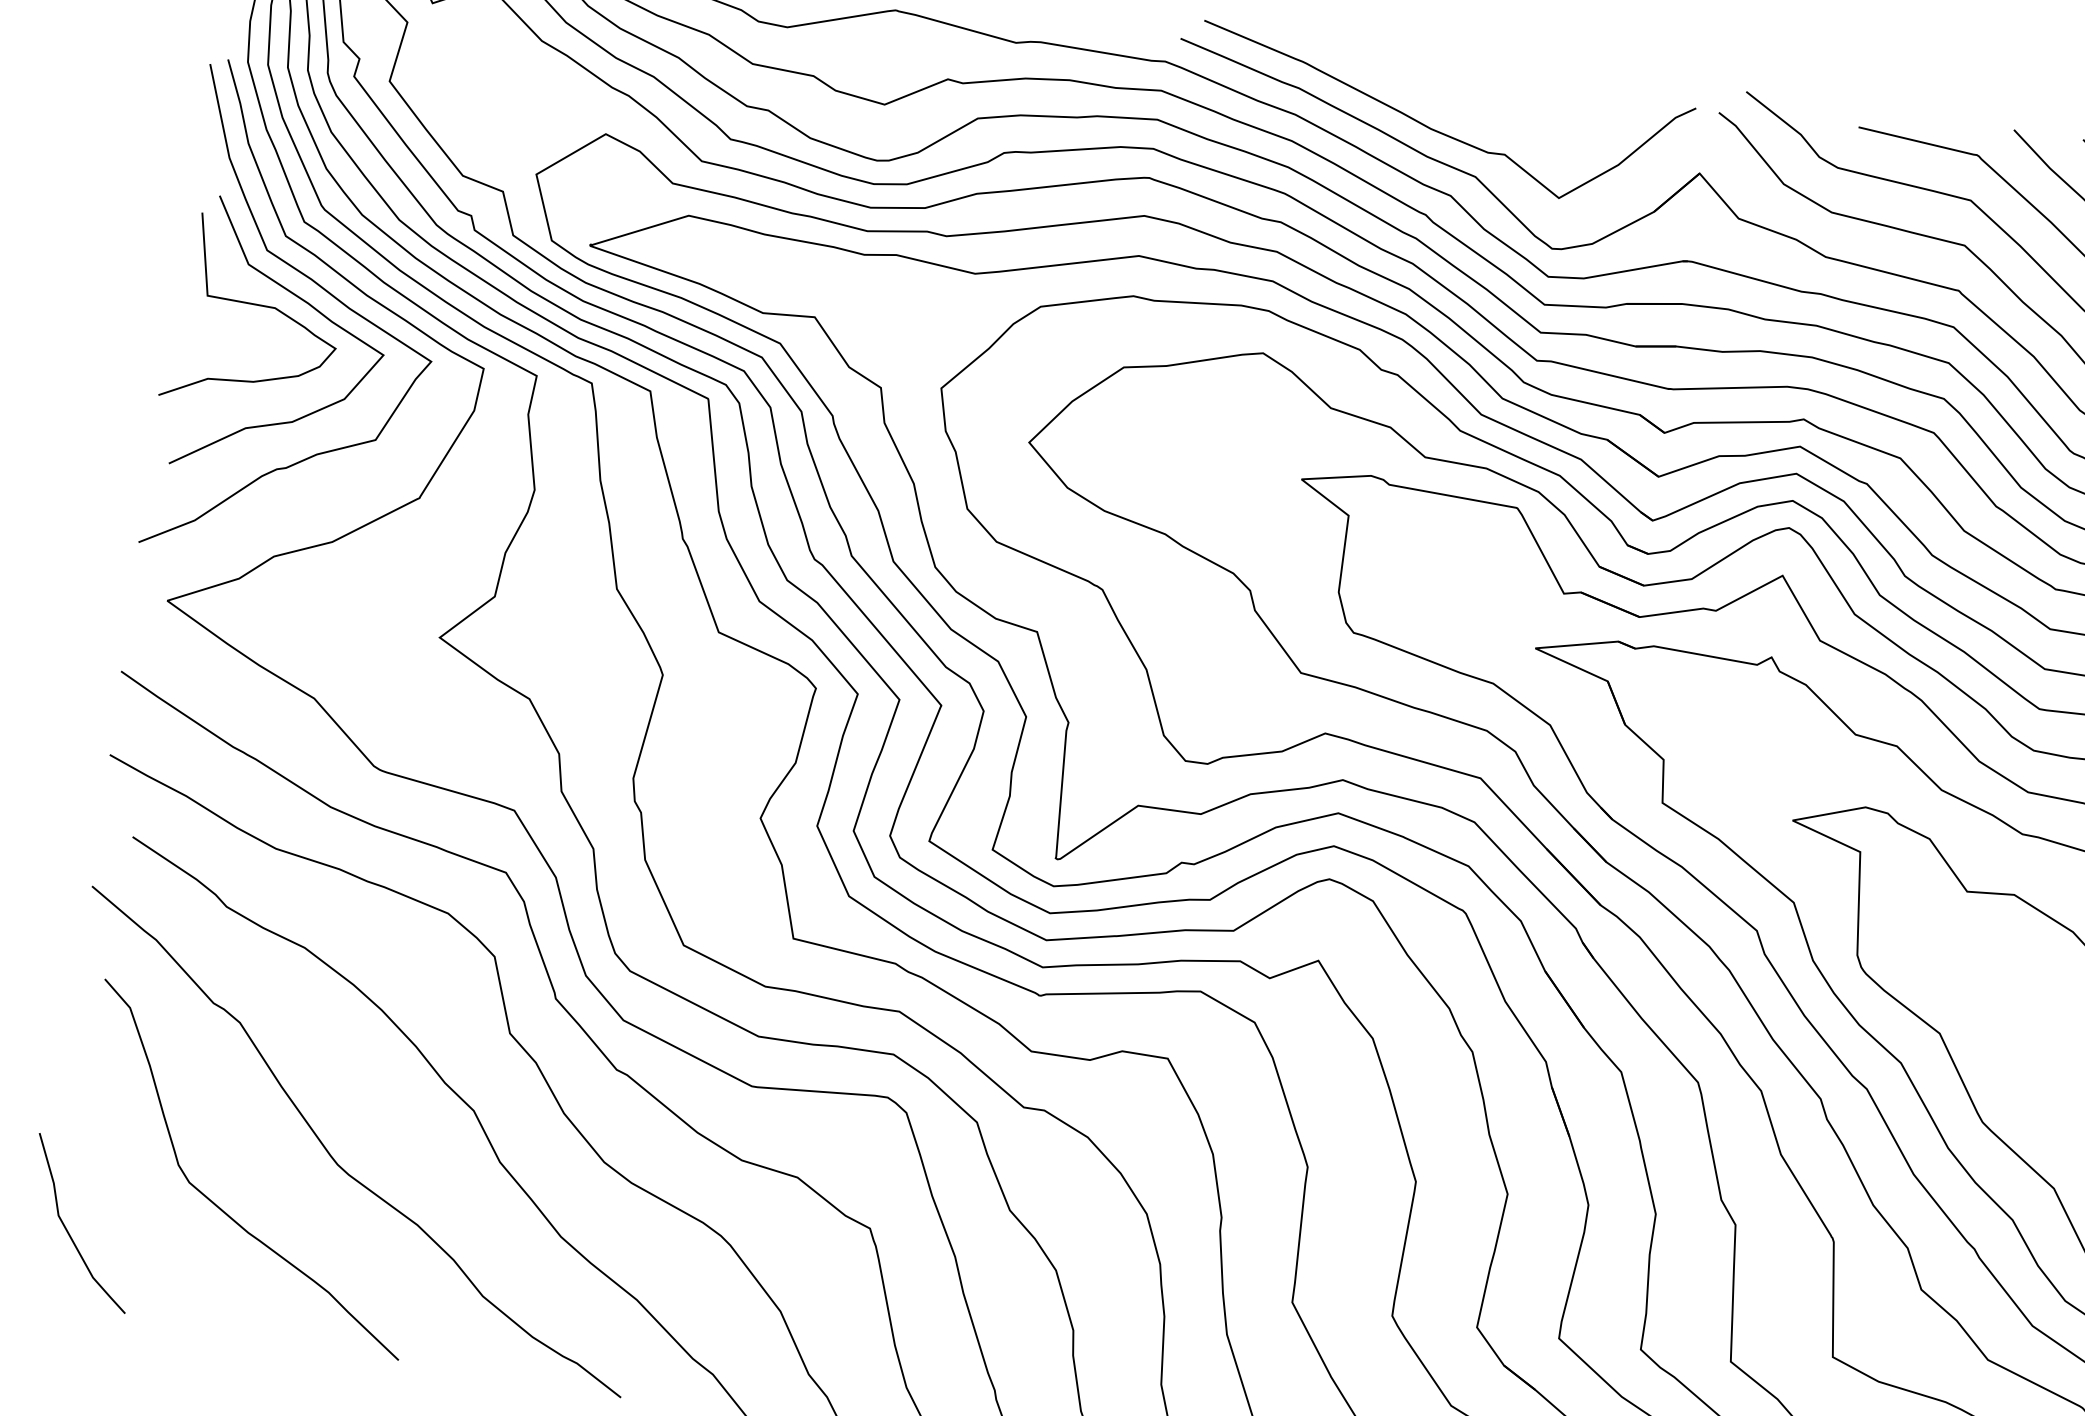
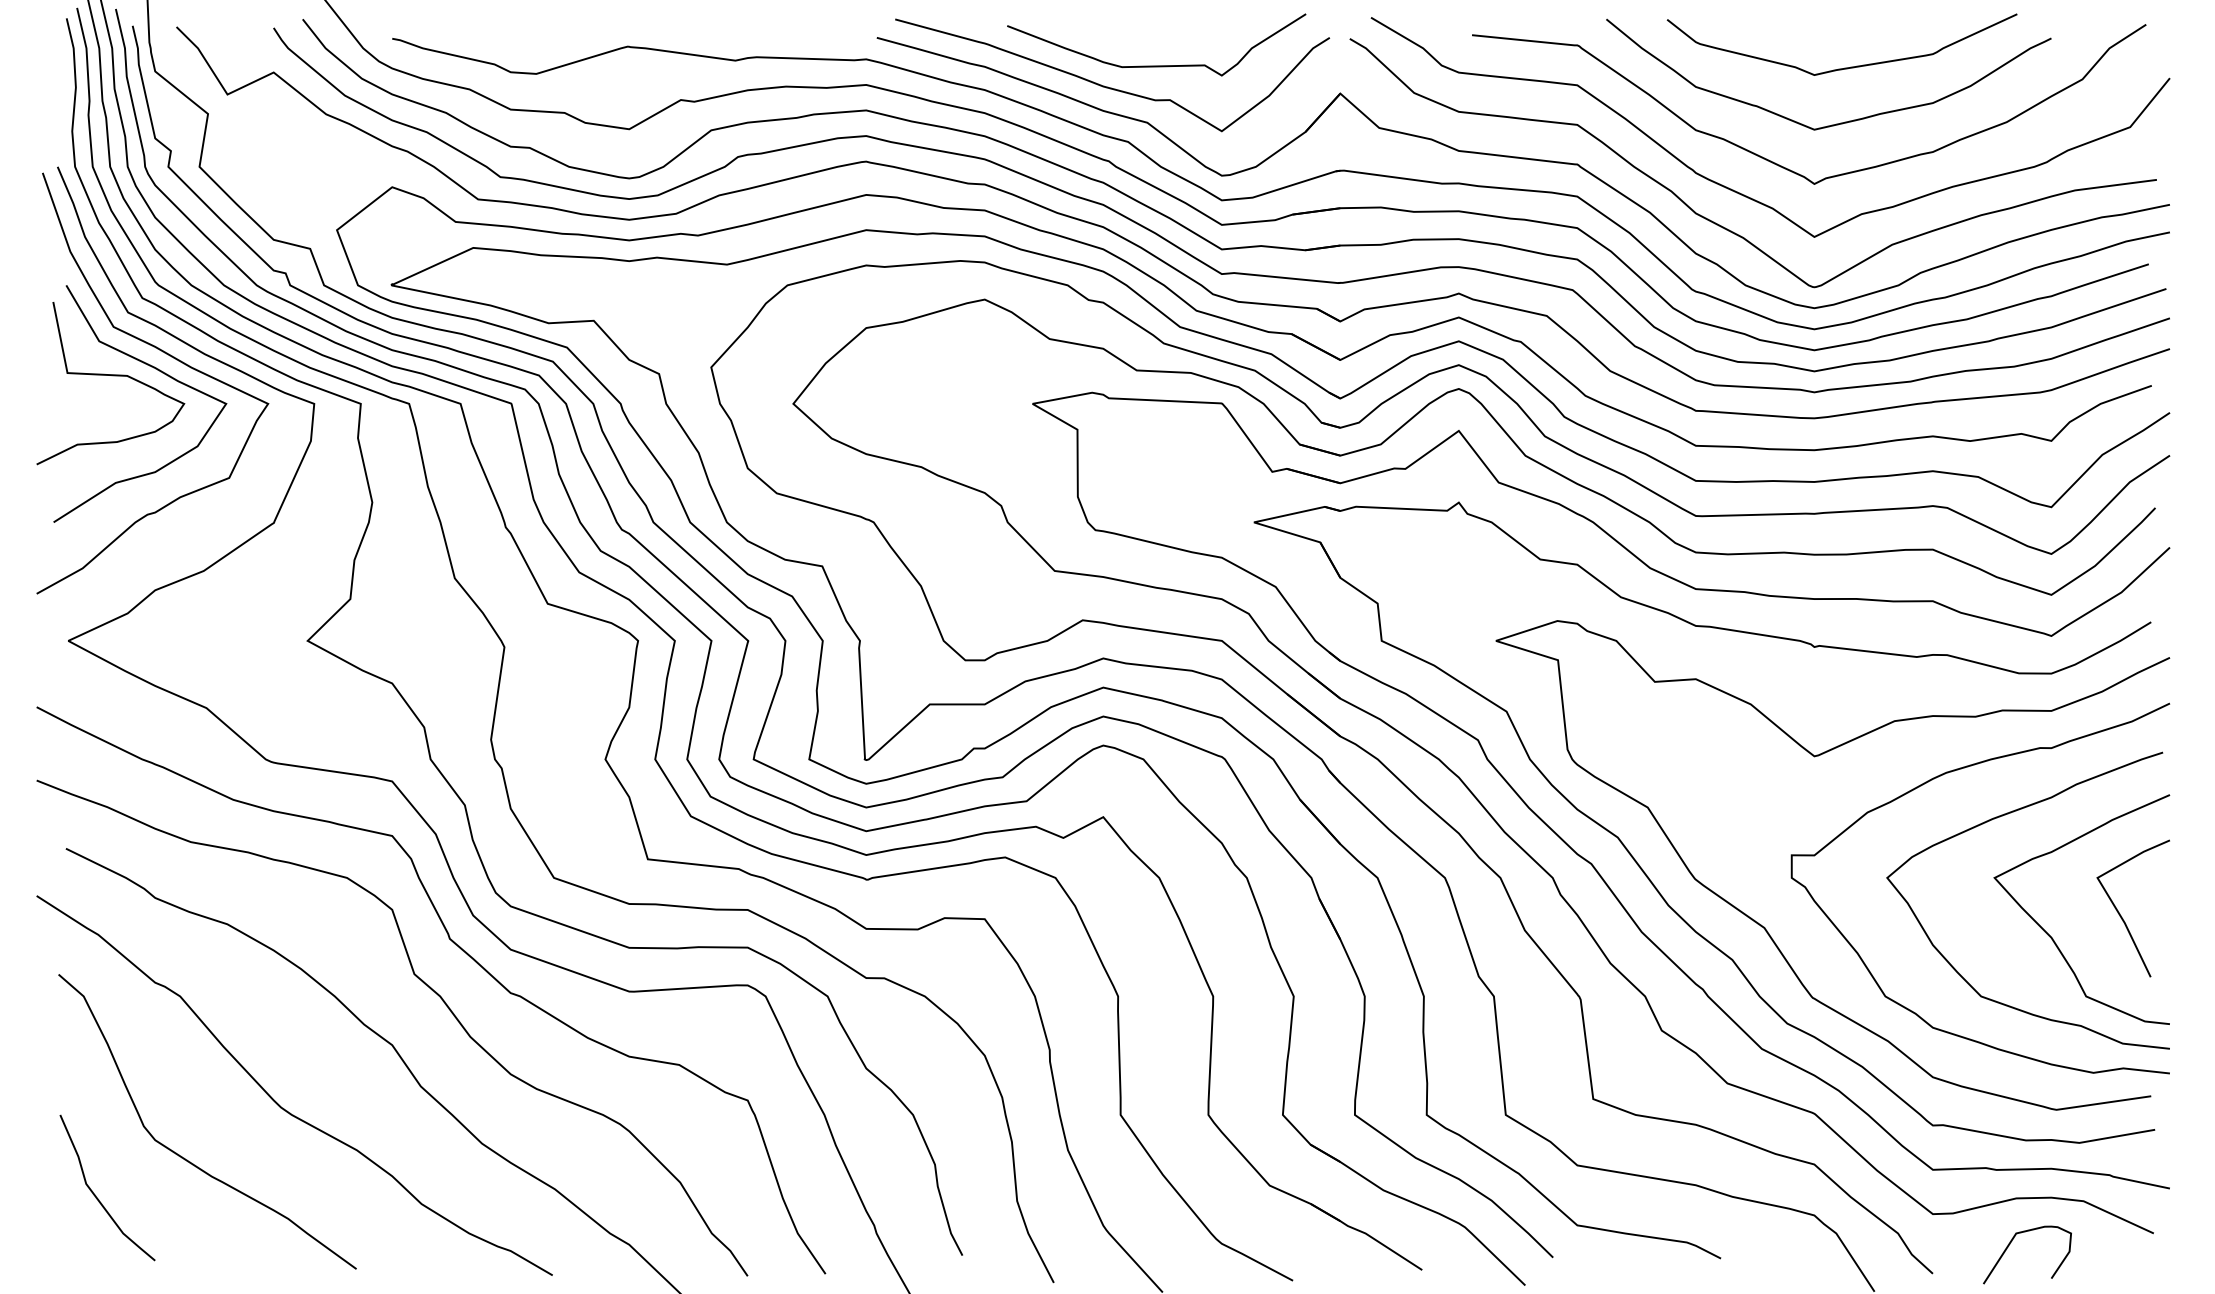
curve: (1494, 113) -> (1156, 65), added
curve: (68, 1230) -> (96, 1195), moved

